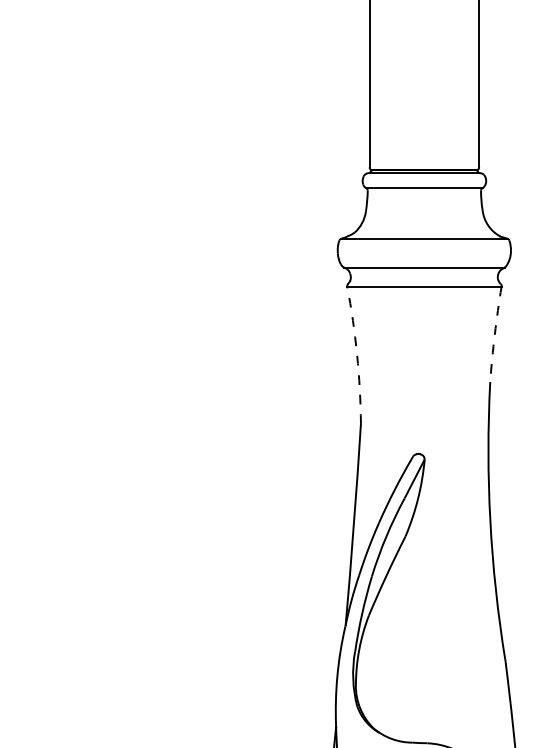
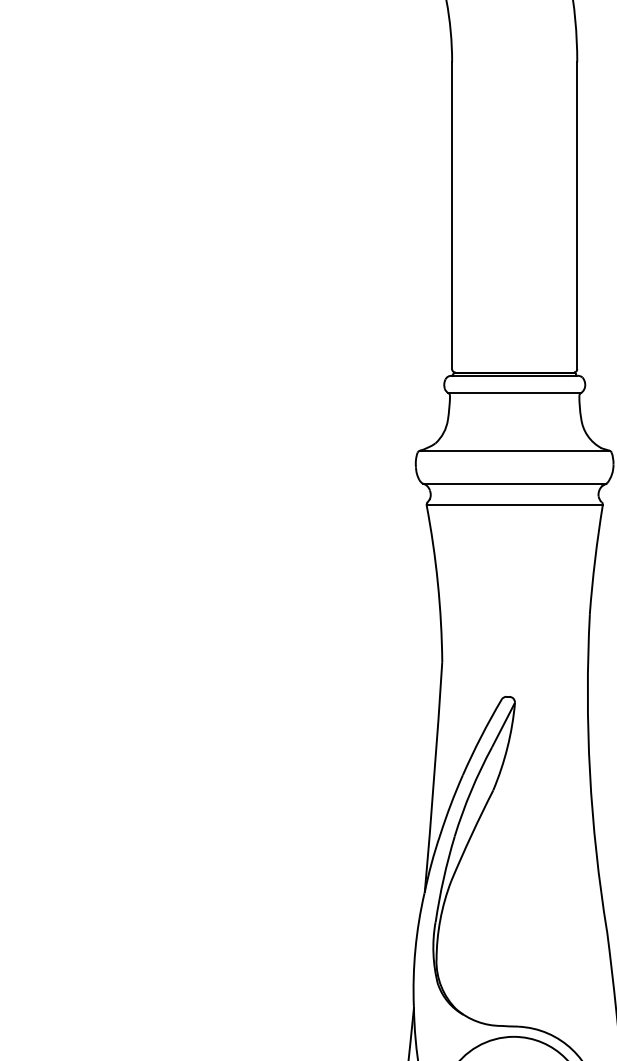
arc: (495, 334) -> (595, 559), dashed -> solid
arc: (356, 355) -> (437, 583), dashed -> solid

